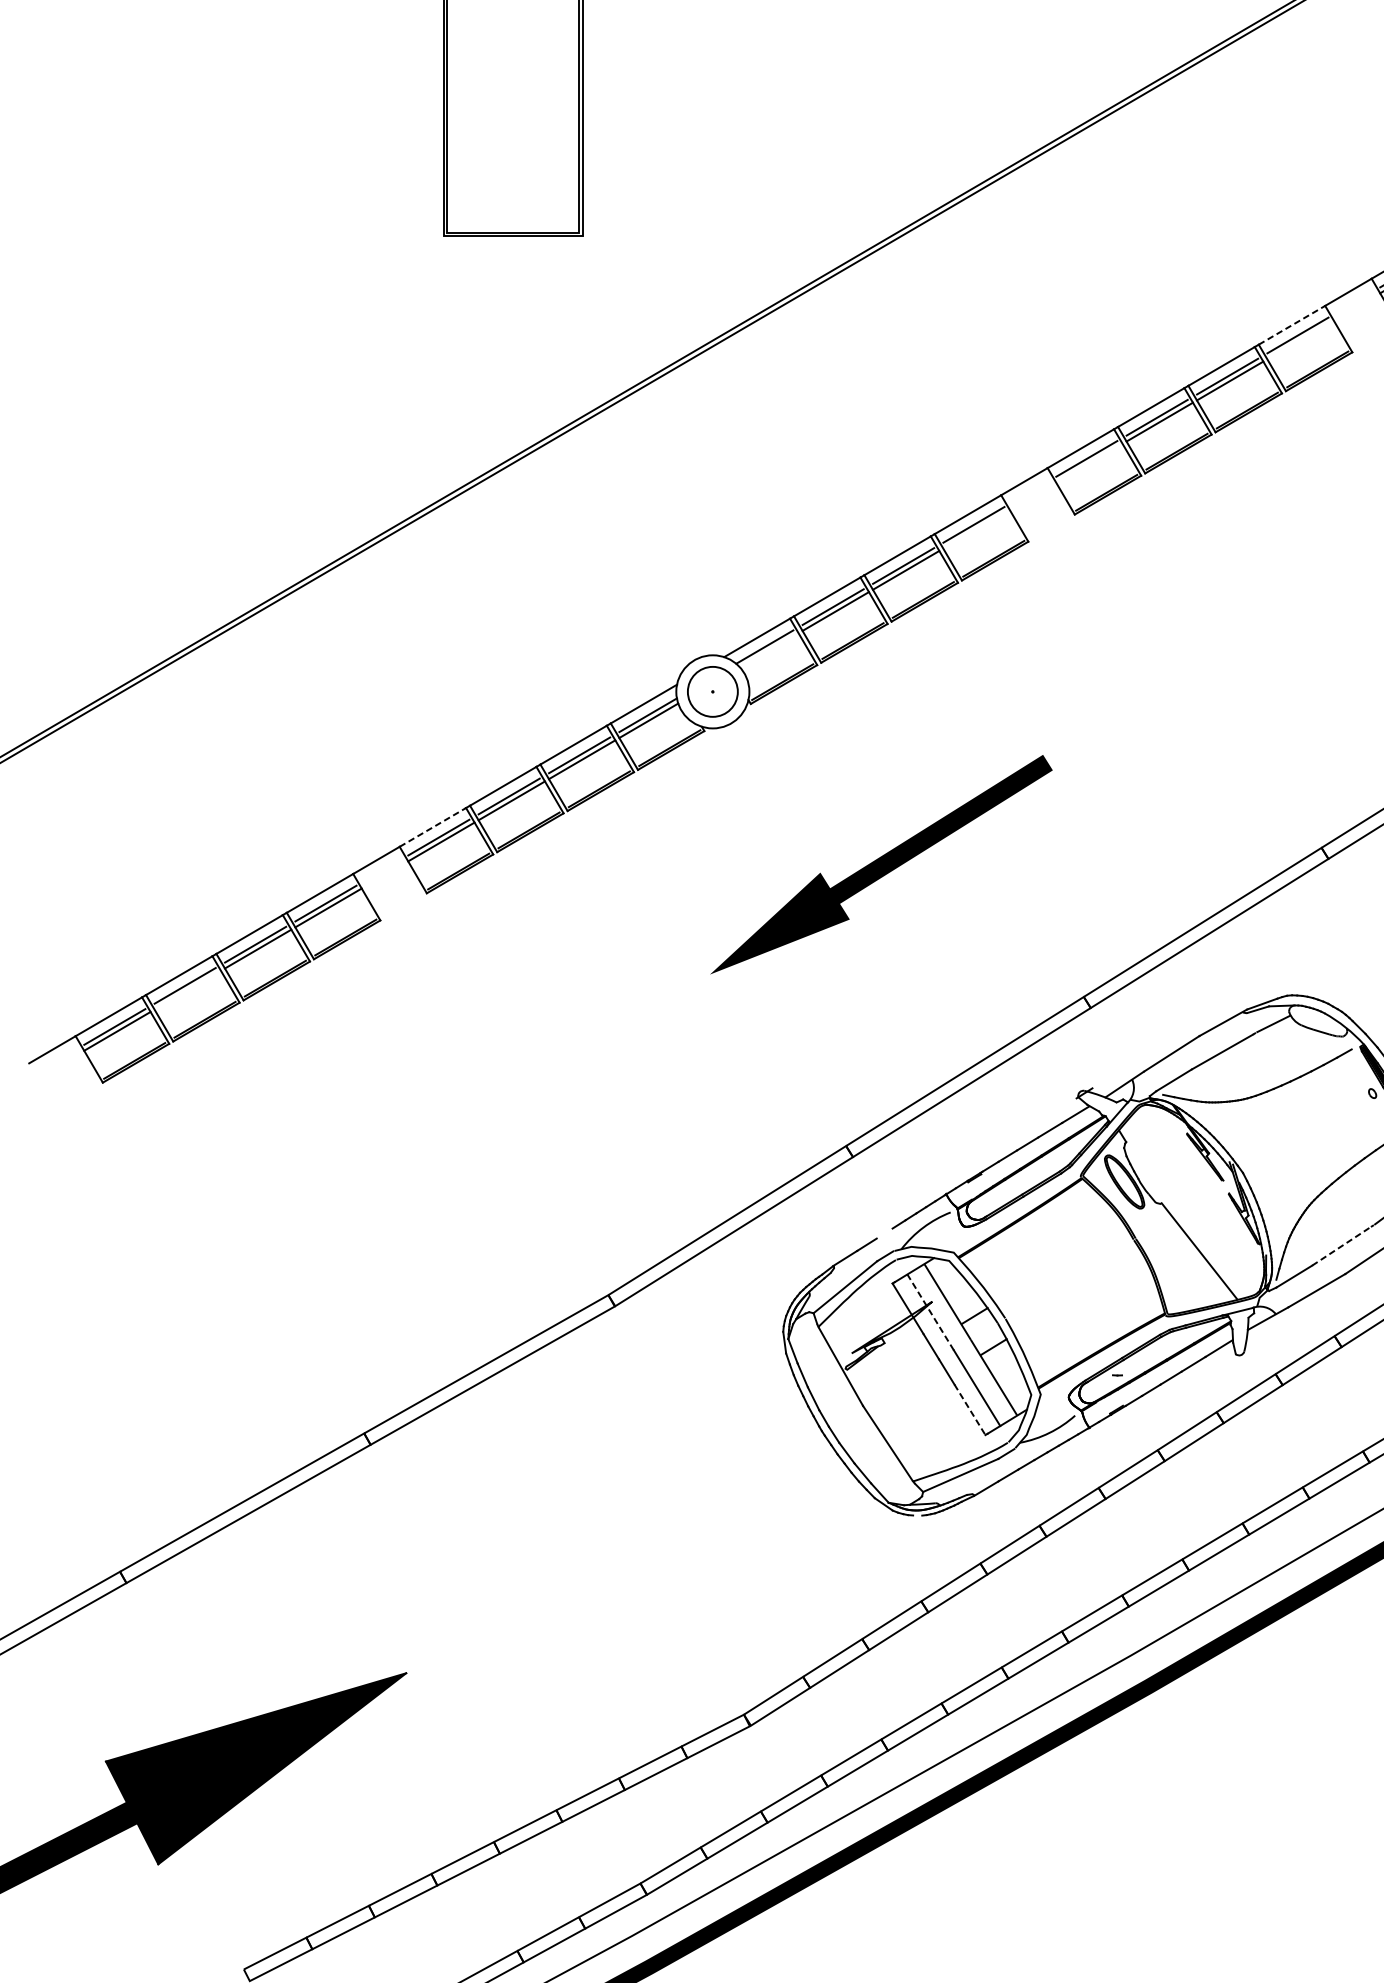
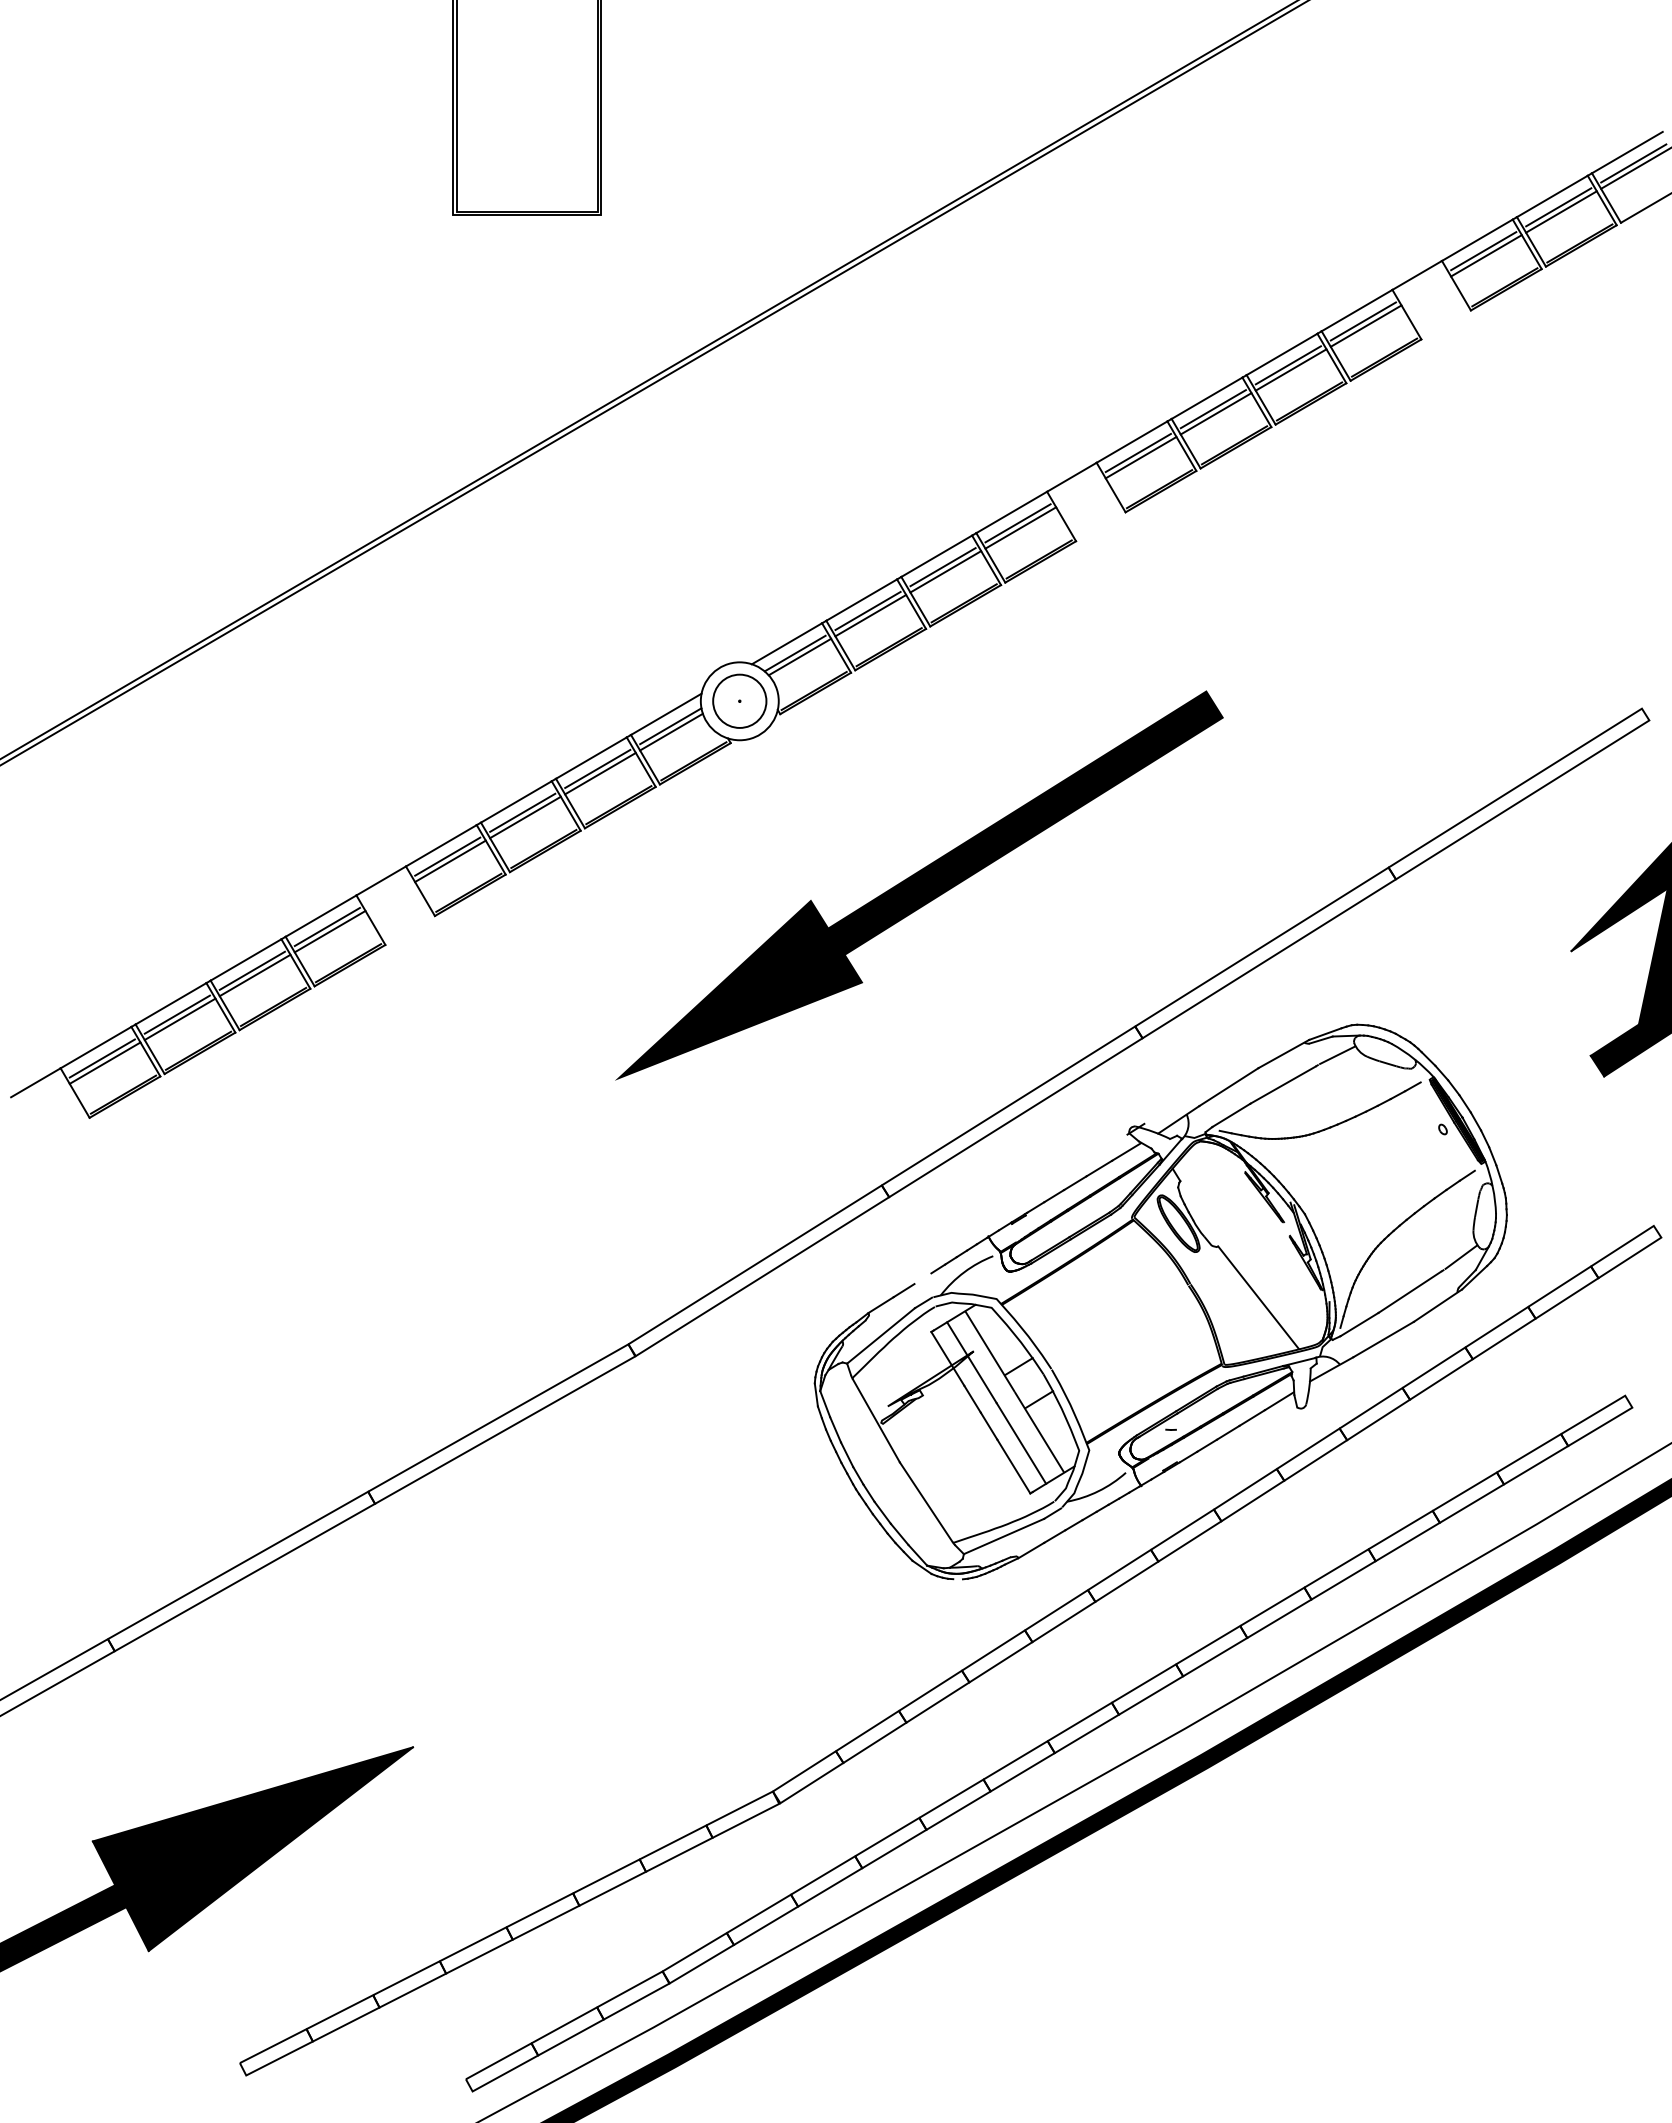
line: (1292, 325) -> (1357, 310), dashed -> solid
line: (1299, 339) -> (1365, 325), added
line: (1088, 463) -> (1140, 457), added
line: (976, 528) -> (1020, 527), added
line: (768, 649) -> (799, 656), added
line: (433, 827) -> (441, 845), dashed -> solid
part: (881, 864) -> (919, 885), size x1.67
line: (187, 990) -> (179, 1019), added
line: (1341, 1246) -> (1409, 1292), dashed -> solid
line: (930, 1312) -> (971, 1362), dashed -> solid
line: (969, 1409) -> (1013, 1466), dashed -> solid

